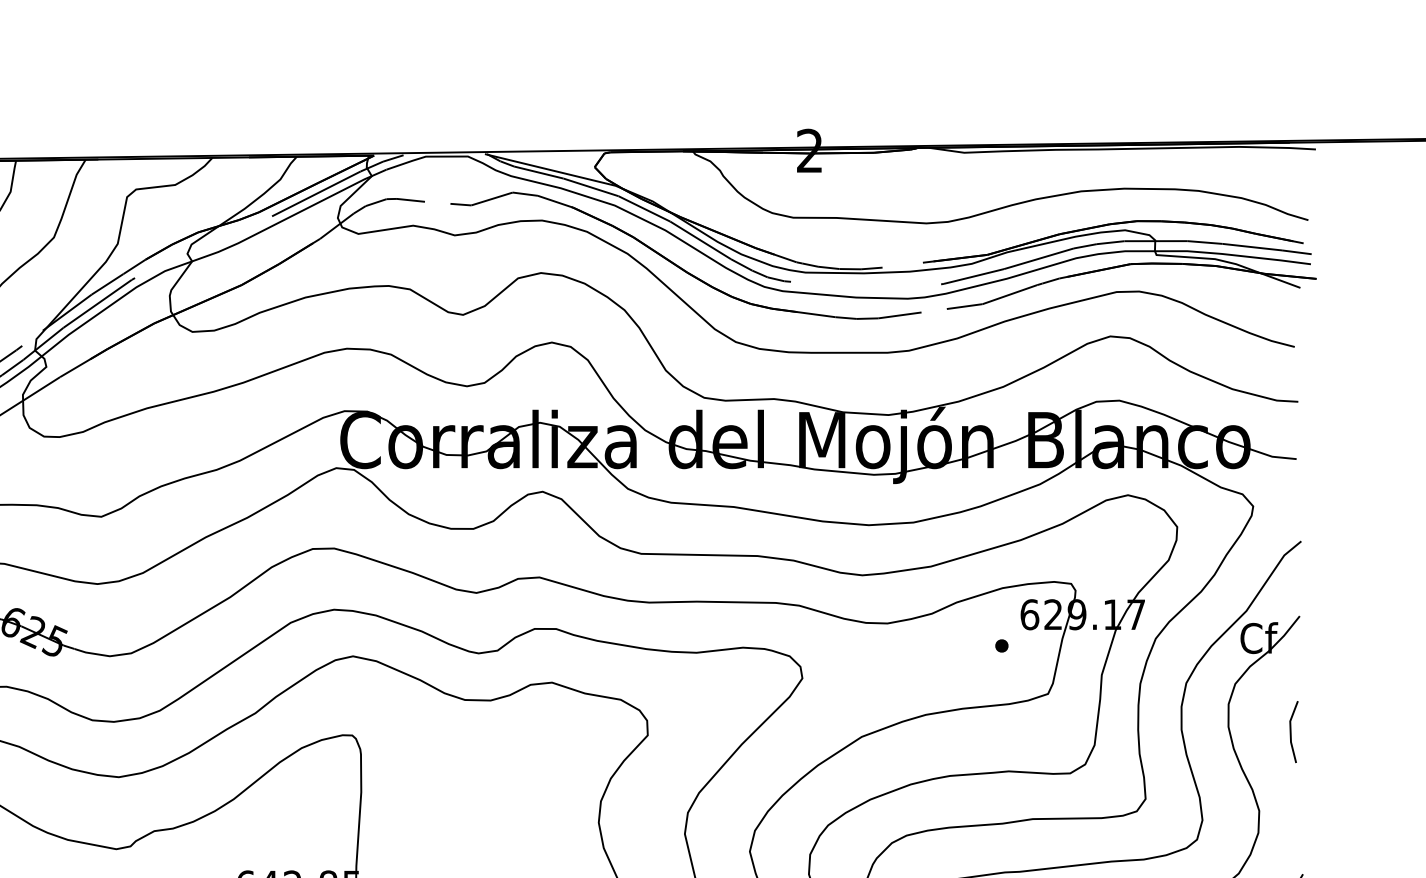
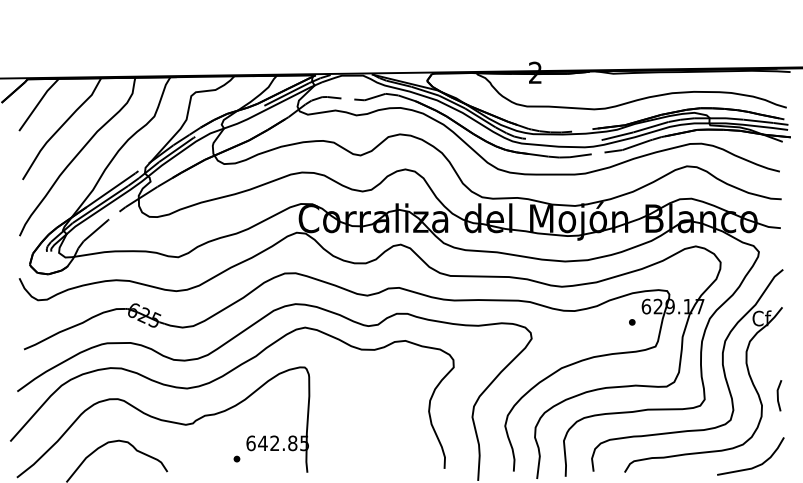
line: (1291, 731) -> (778, 395), moved

